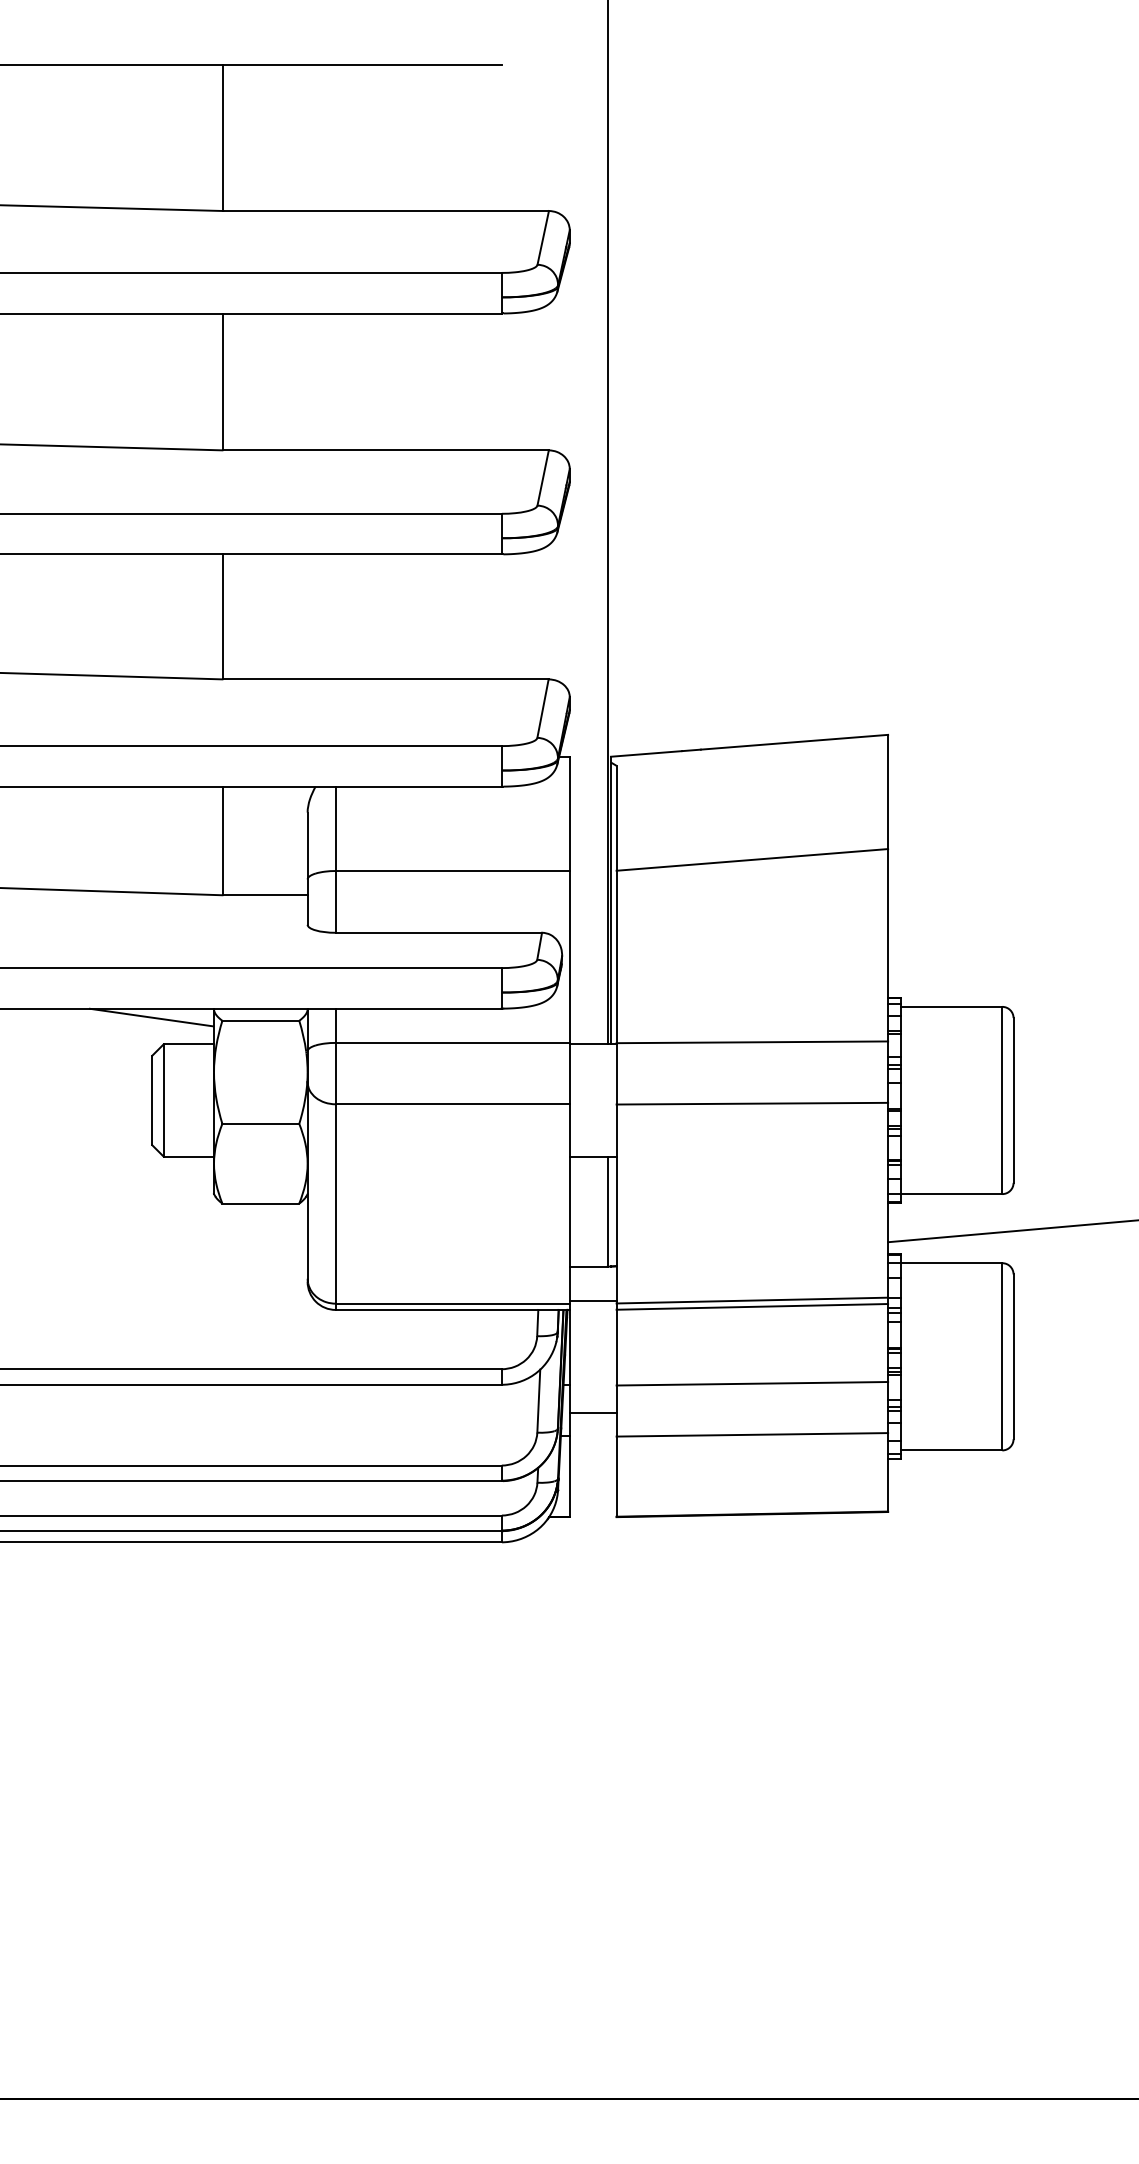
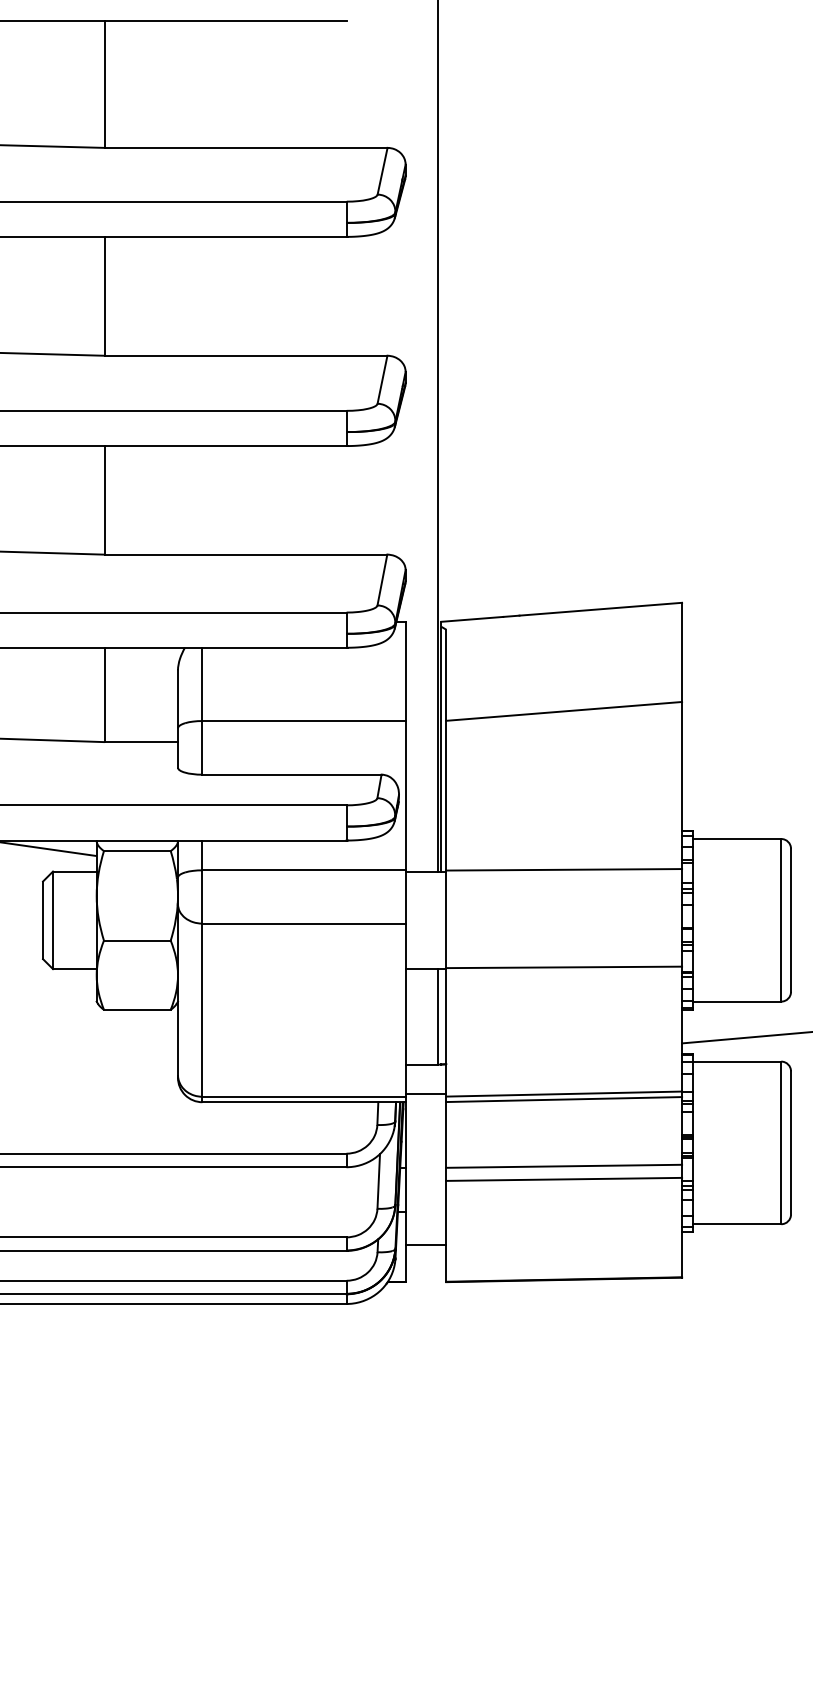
line: (752, 1103) -> (564, 967), moved
line: (592, 1413) -> (425, 1245), moved
line: (752, 1434) -> (564, 1179), moved

